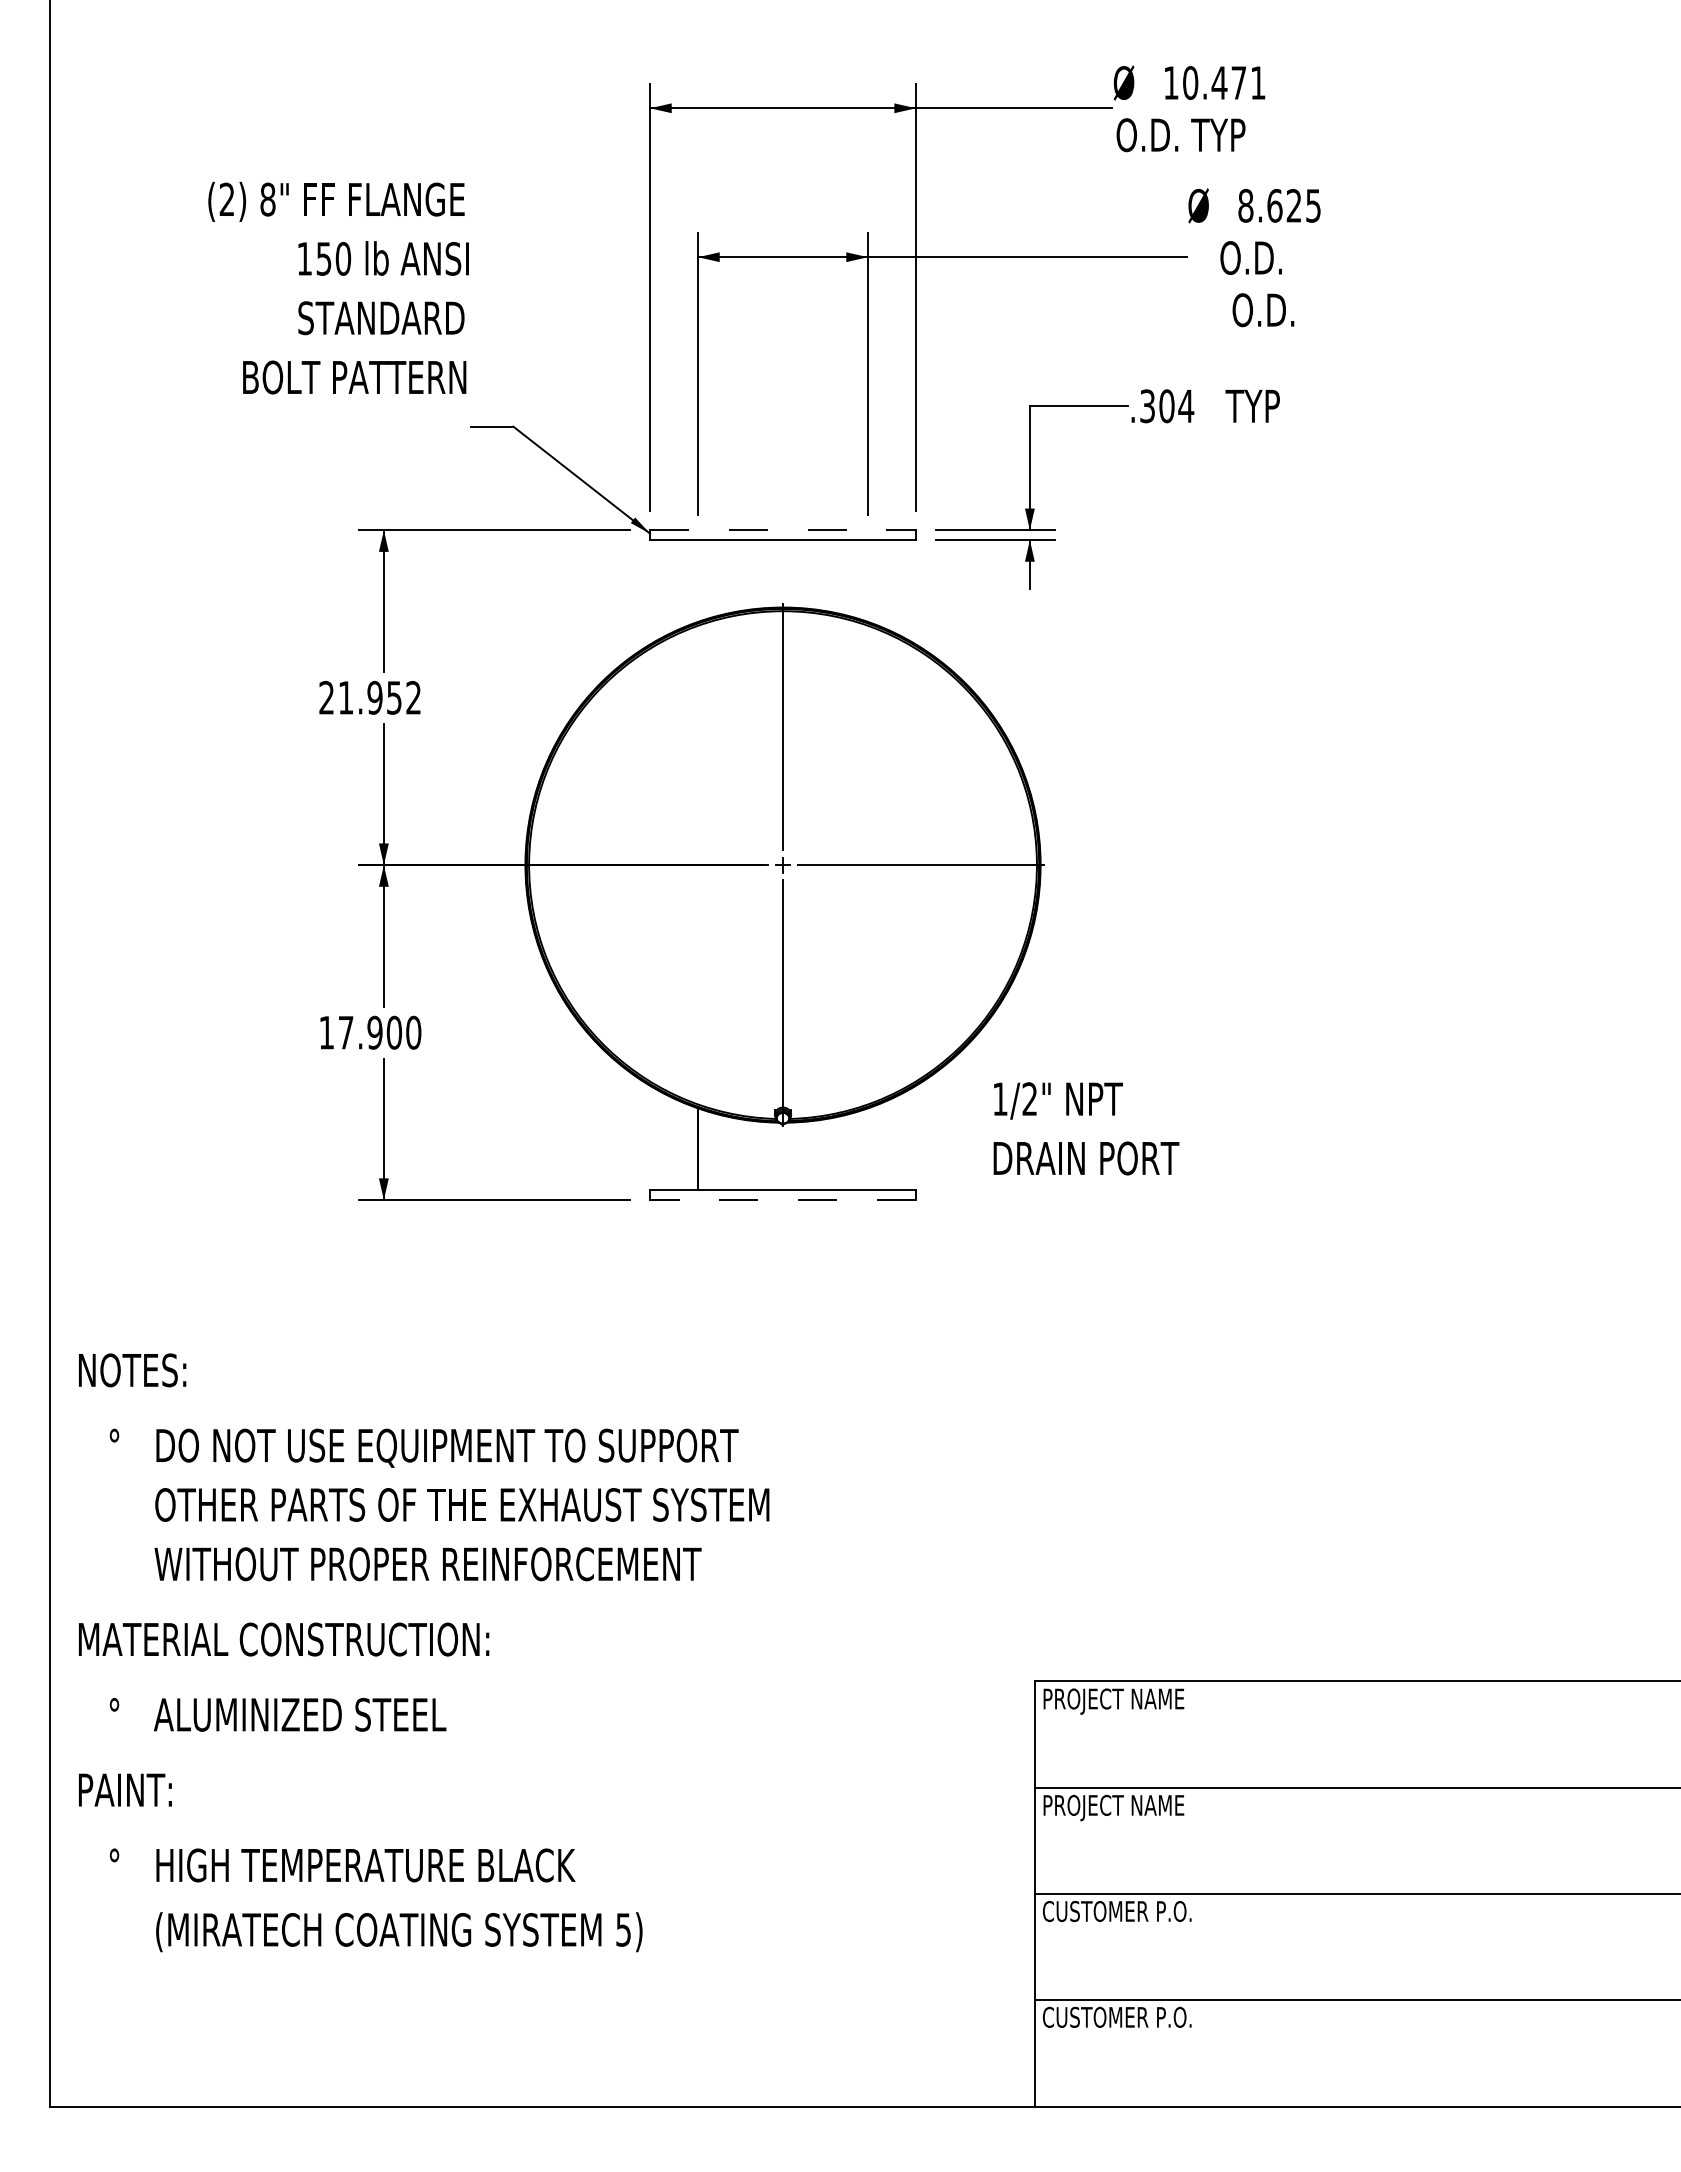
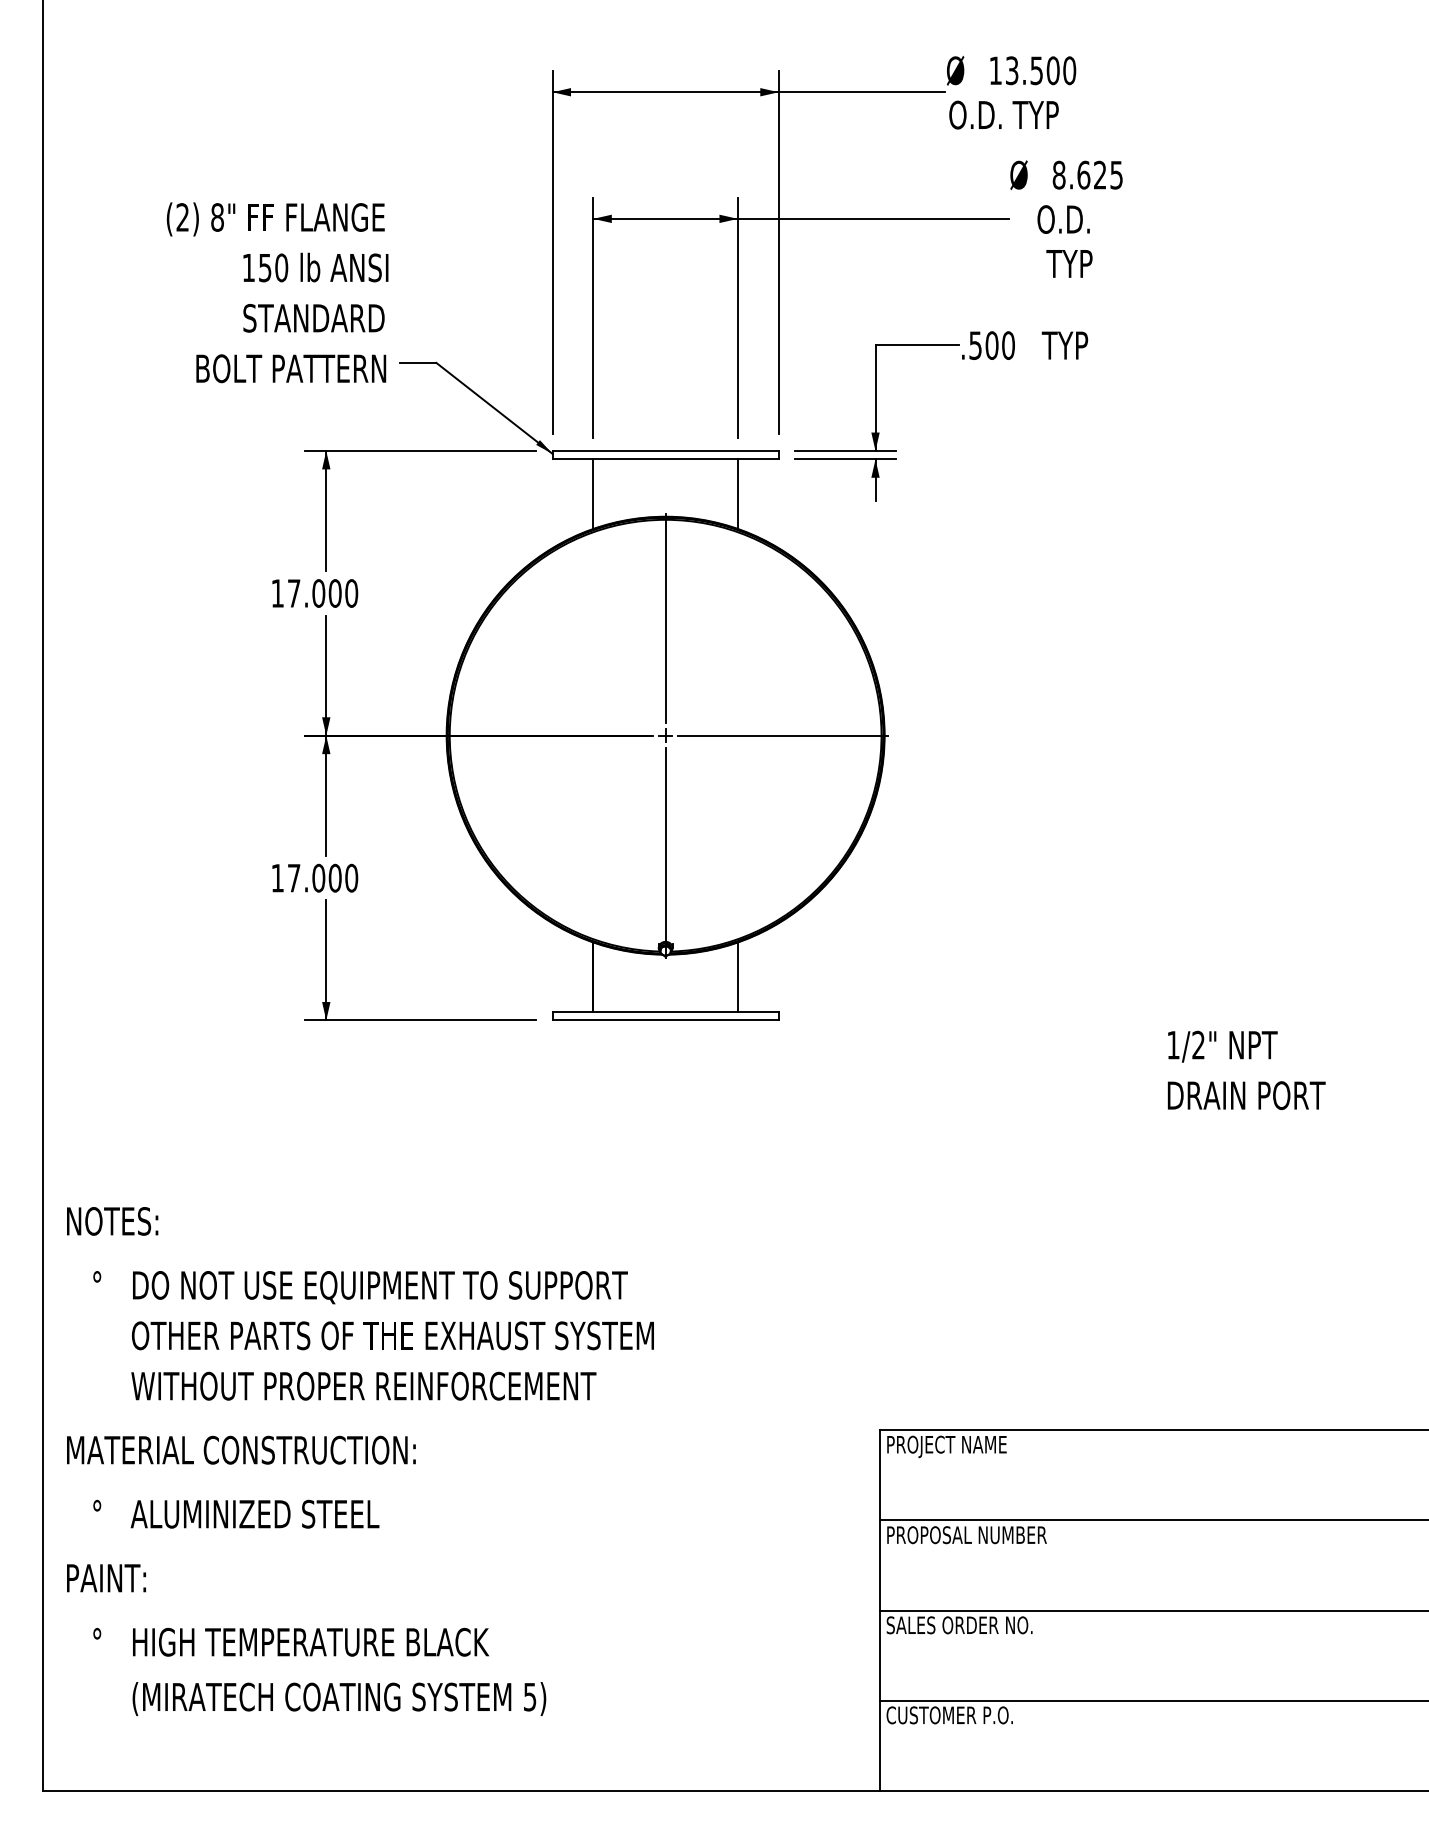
text: (1224, 82) -> (1040, 70), 10.471 -> 13.500
text: (338, 287) -> (277, 292), moved
text: (1262, 310) -> (1073, 264), O.D. -> TYP
text: (1167, 406) -> (992, 345), .304 -> .500
line: (783, 530) -> (666, 451), dashed -> solid
line: (698, 580) -> (593, 493), added
line: (867, 580) -> (737, 493), added
text: (370, 697) -> (314, 593), 21.952 -> 17.000
text: (374, 1032) -> (318, 878), 17.900 -> 17.000
text: (1086, 1128) -> (1246, 1070), moved
line: (867, 1149) -> (737, 977), added
line: (783, 1200) -> (666, 1020), dashed -> solid
text: (424, 1652) -> (360, 1461), moved
text: (1155, 1807) -> (982, 1536), PROJECT NAME -> PROPOSAL NUMBER
text: (1128, 1911) -> (959, 1625), CUSTOMER P.O. -> SALES ORDER NO.

